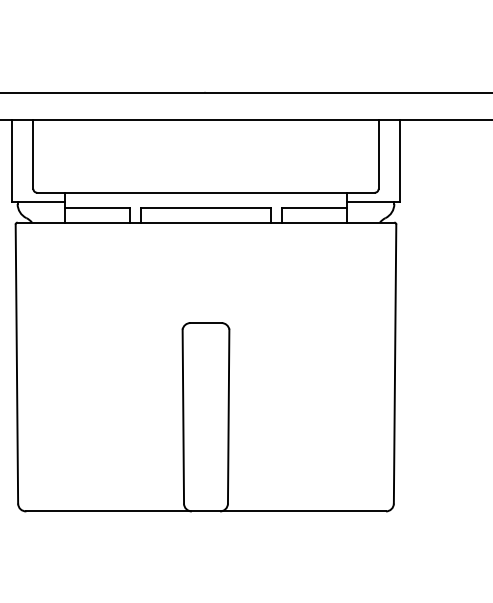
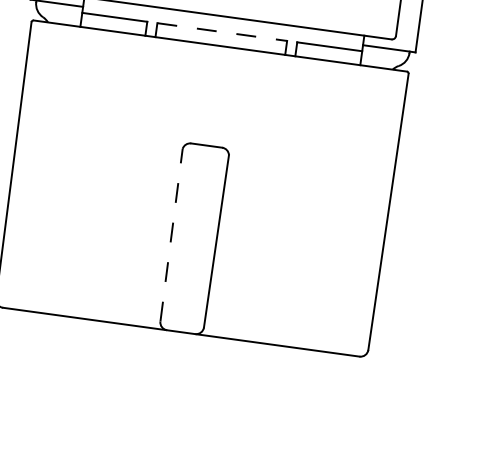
line: (206, 208) -> (222, 32), solid -> dashed
line: (183, 416) -> (171, 235), solid -> dashed

